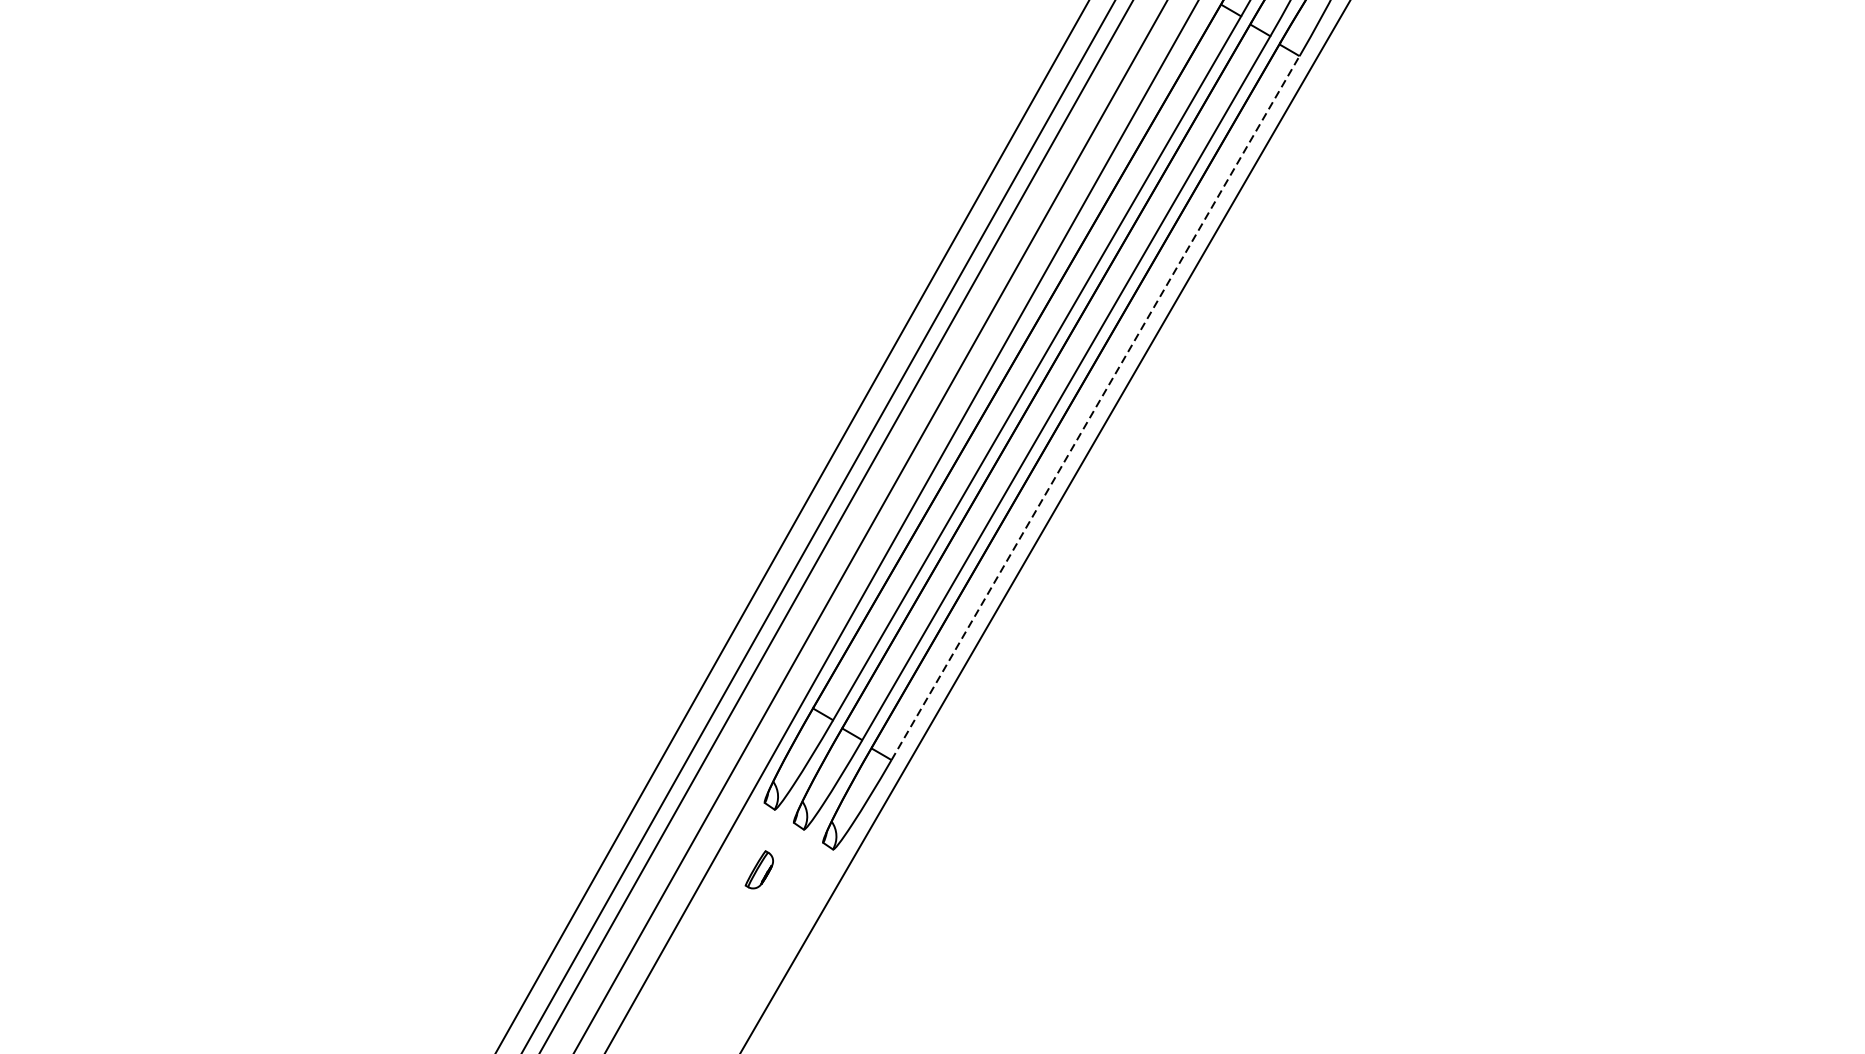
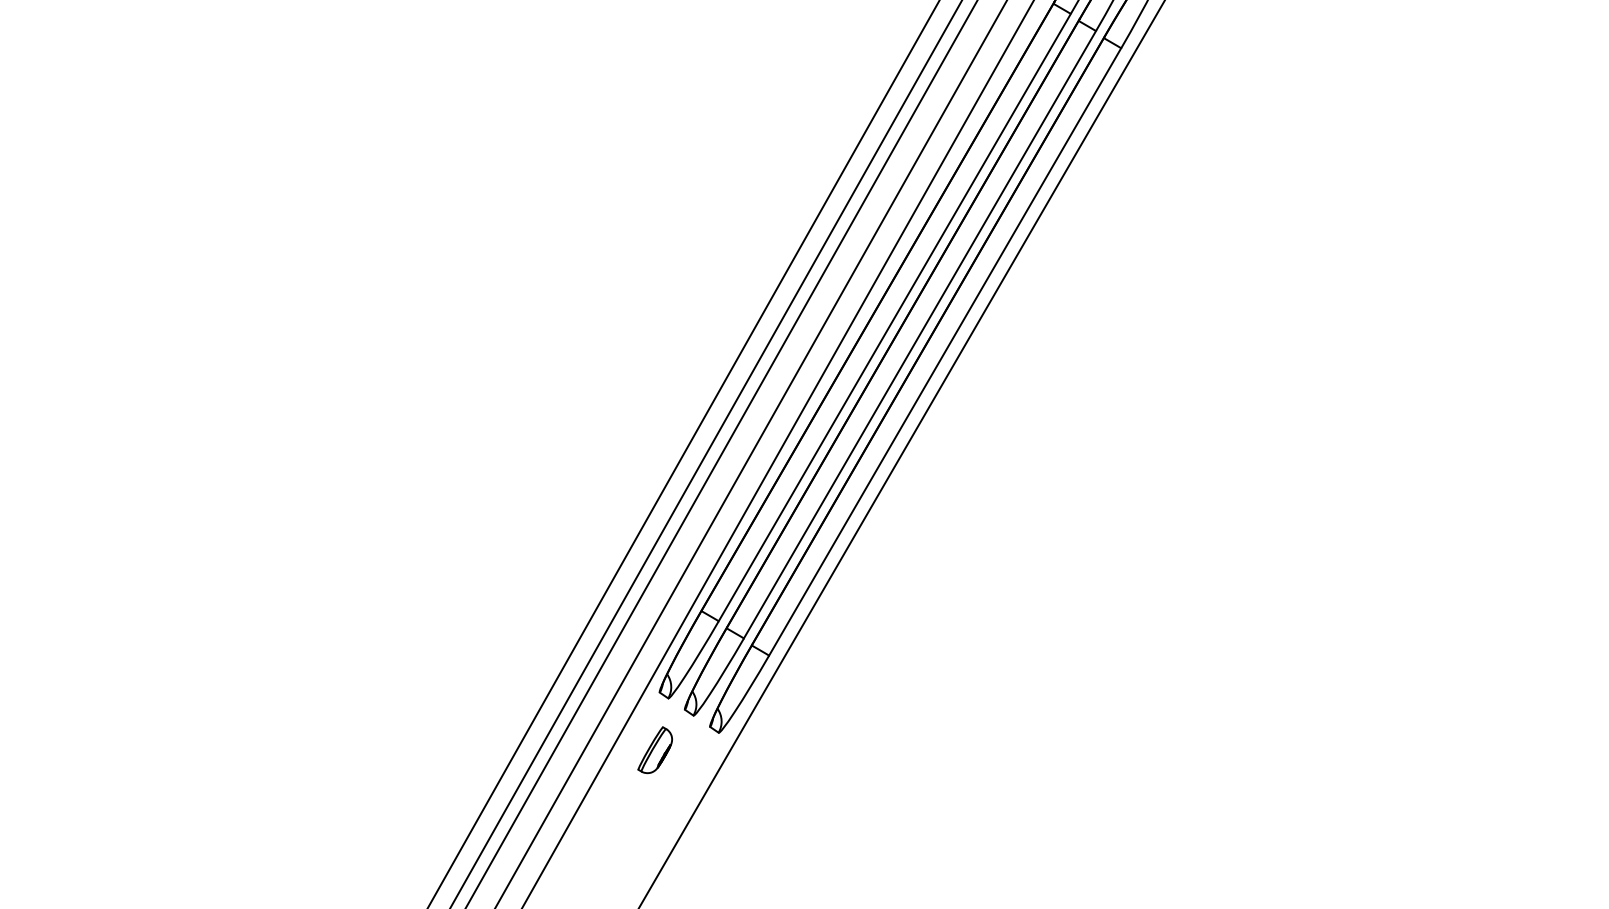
line: (1095, 407) -> (945, 351), dashed -> solid
part: (758, 870) -> (654, 750), size x1.43

